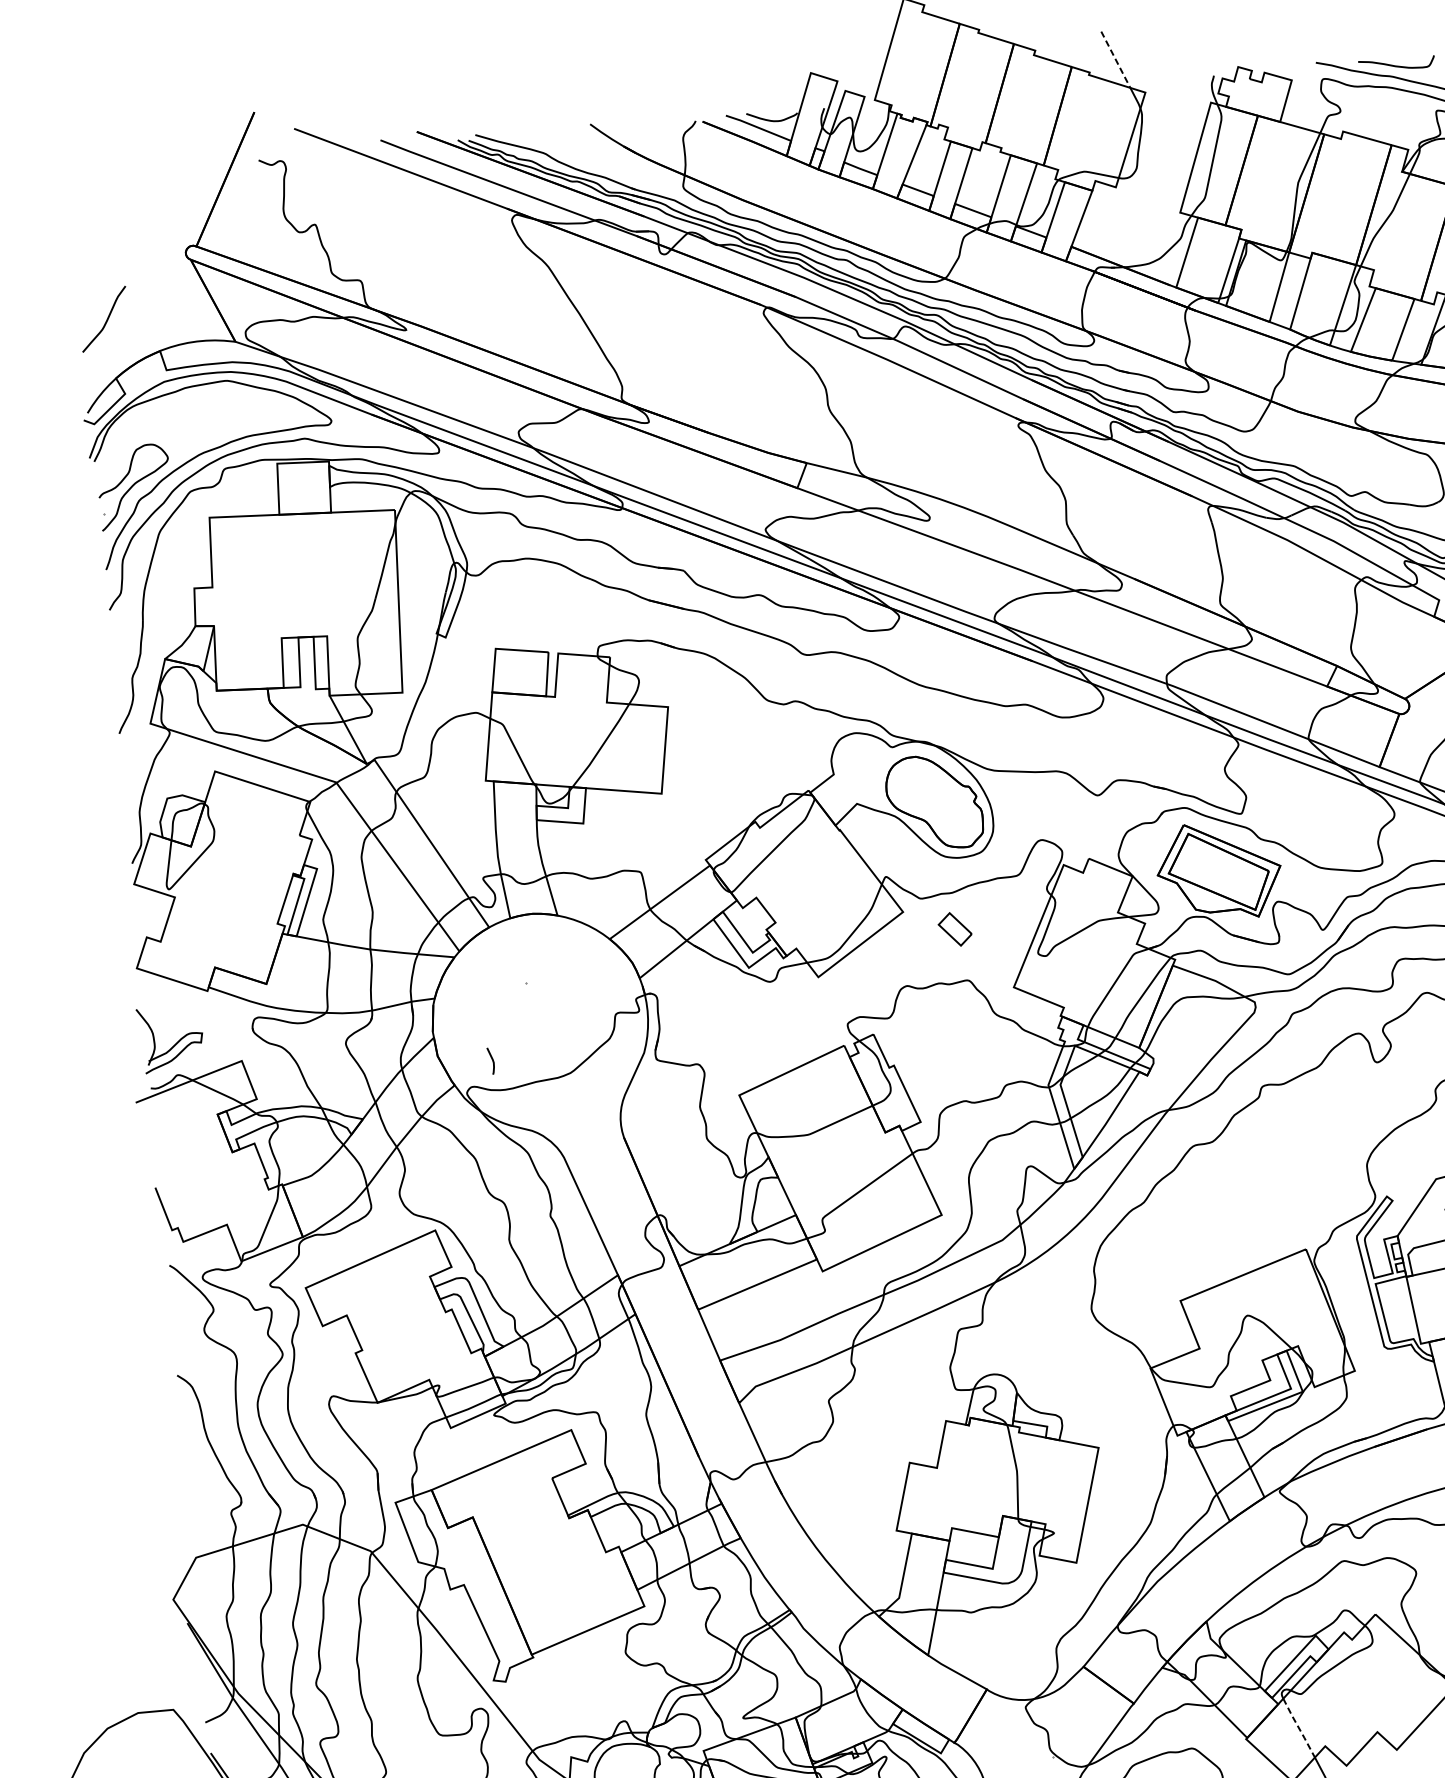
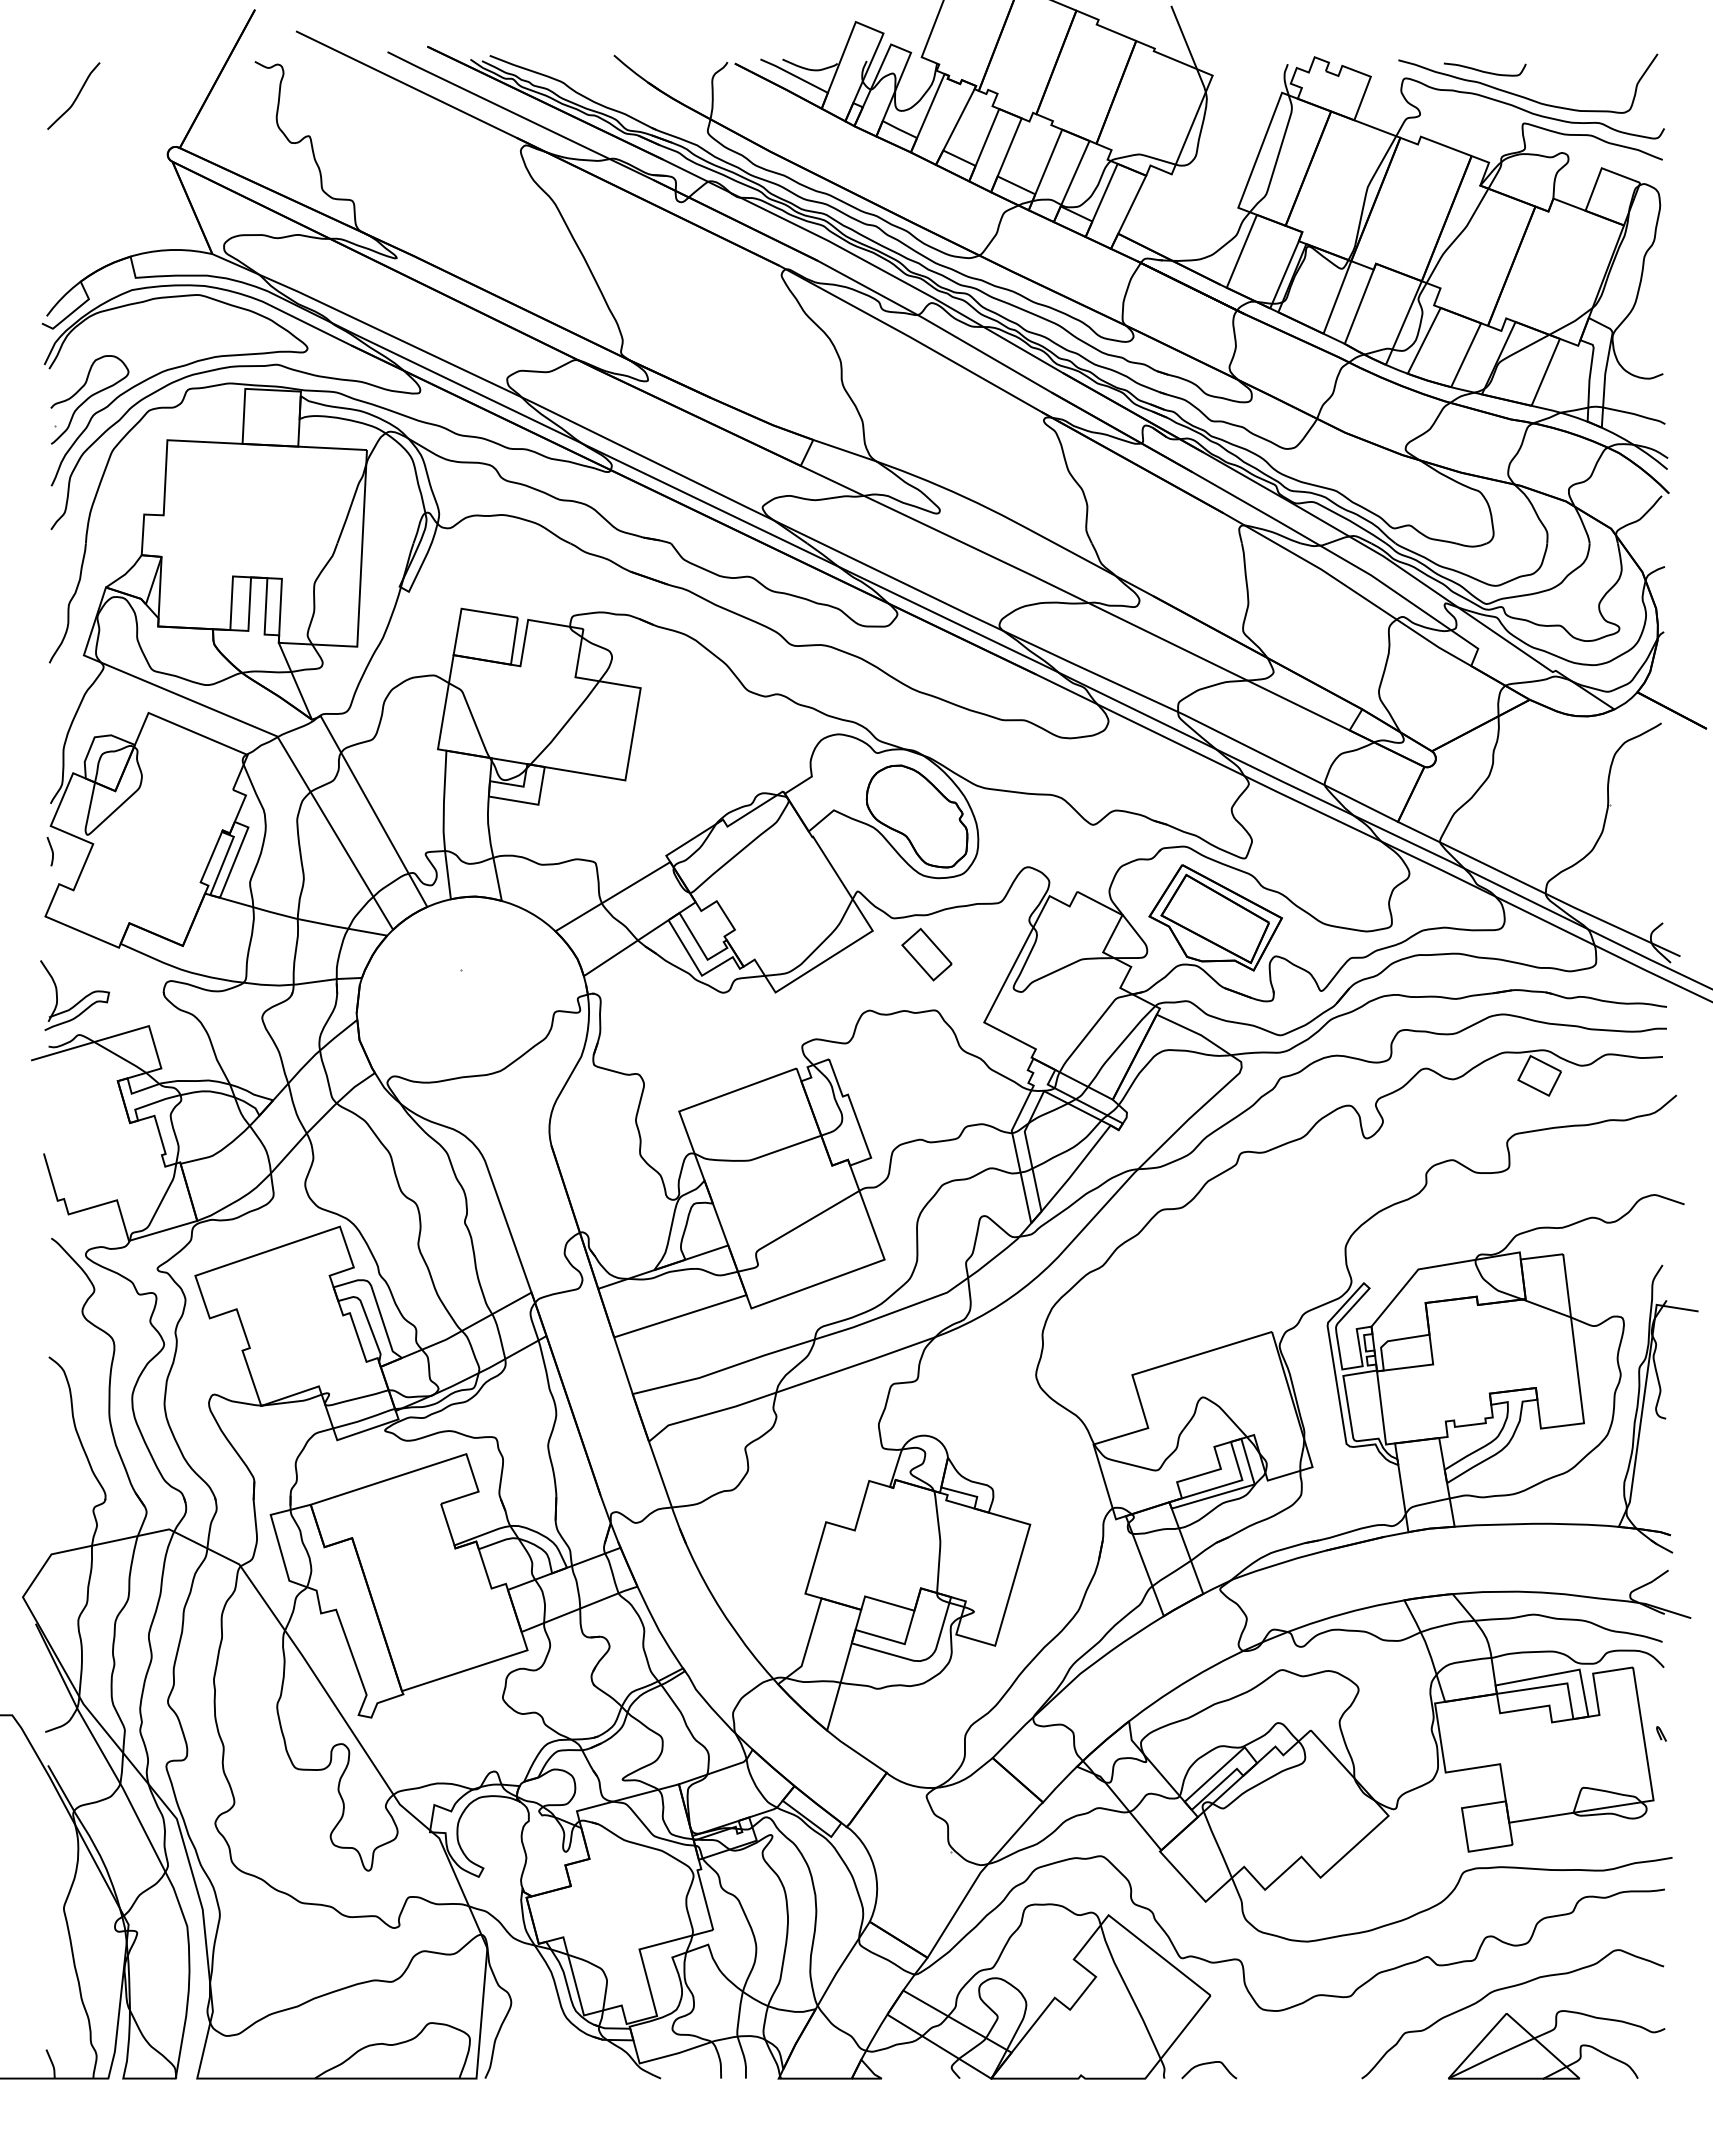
line: (1116, 59) -> (1184, 37), dashed -> solid
curve: (105, 320) -> (75, 97), moved
part: (954, 929) -> (926, 954), size x1.43
curve: (492, 1060) -> (51, 851), moved
line: (1298, 1728) -> (1217, 1845), dashed -> solid

